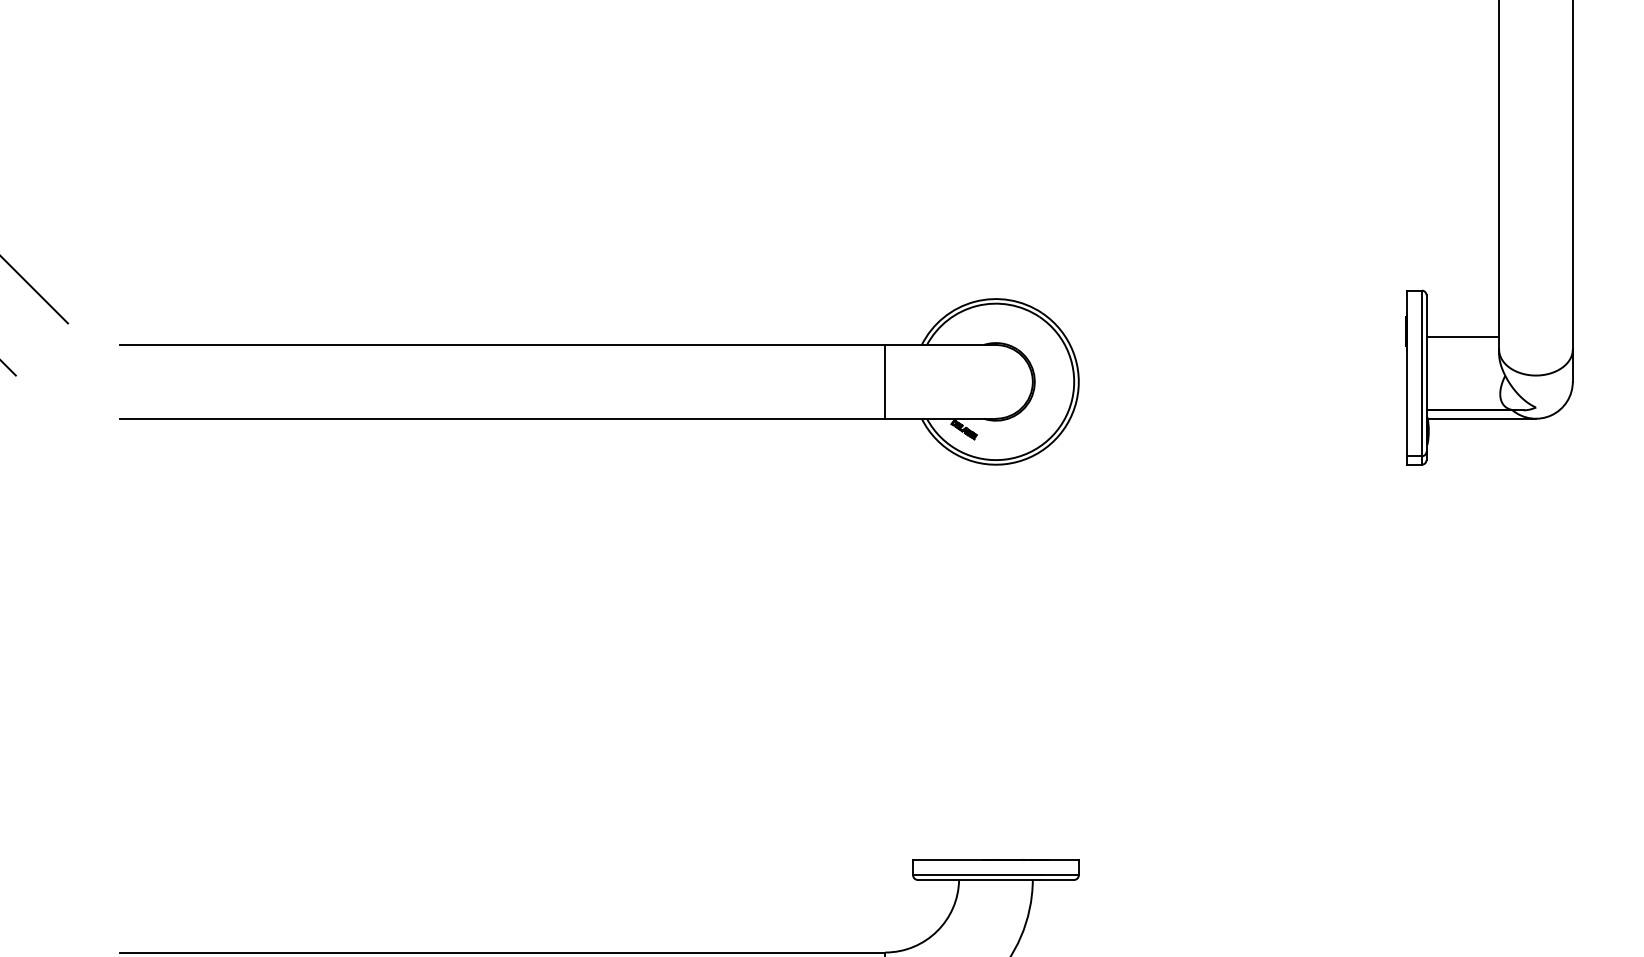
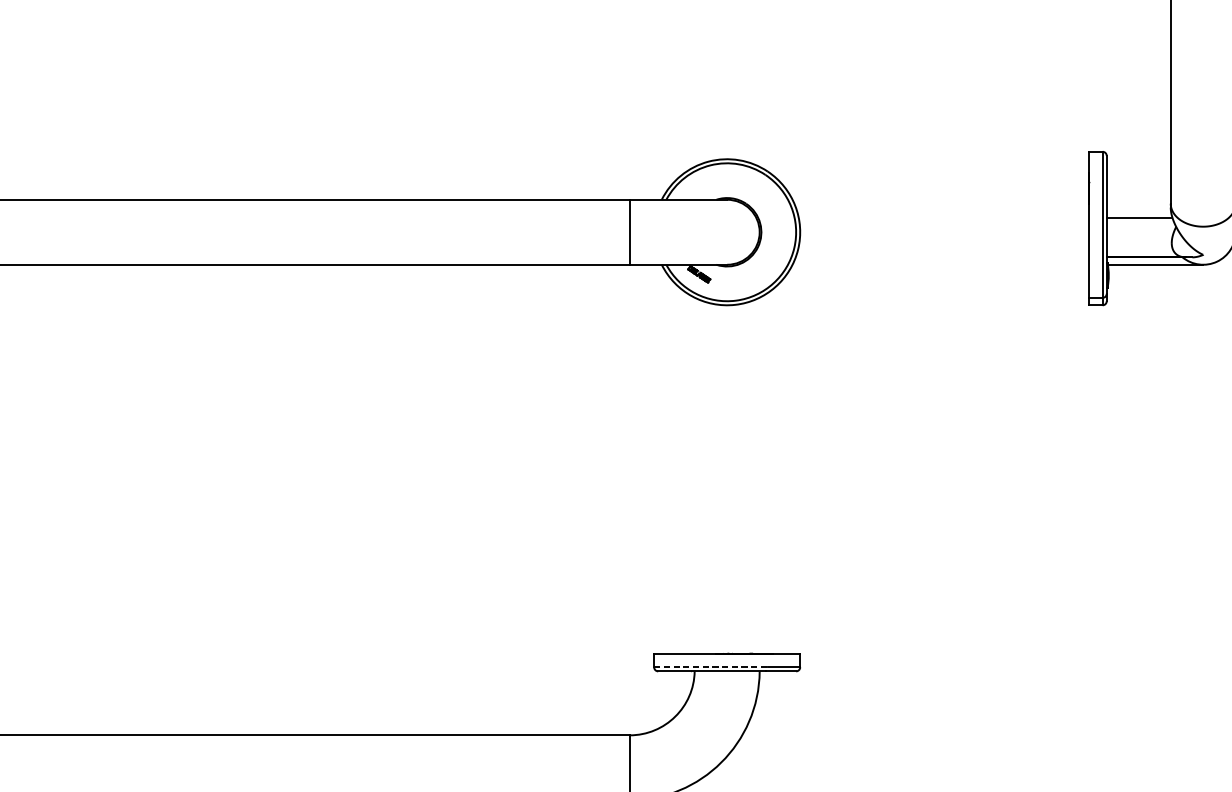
line: (1462, 336) -> (1138, 217), moved
line: (978, 875) -> (711, 667), solid -> dashed

